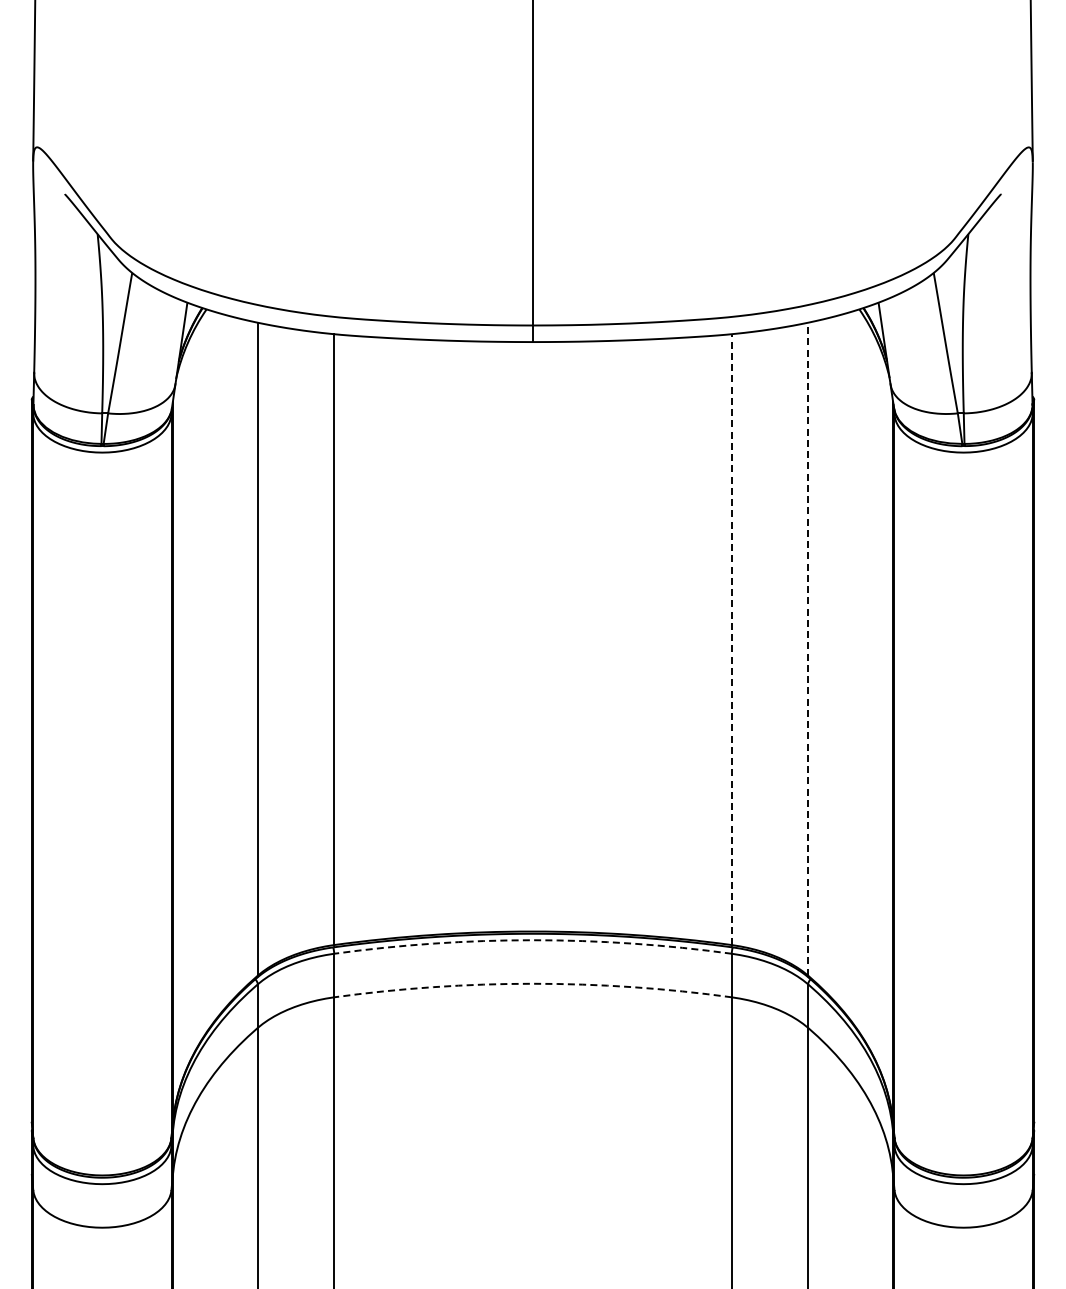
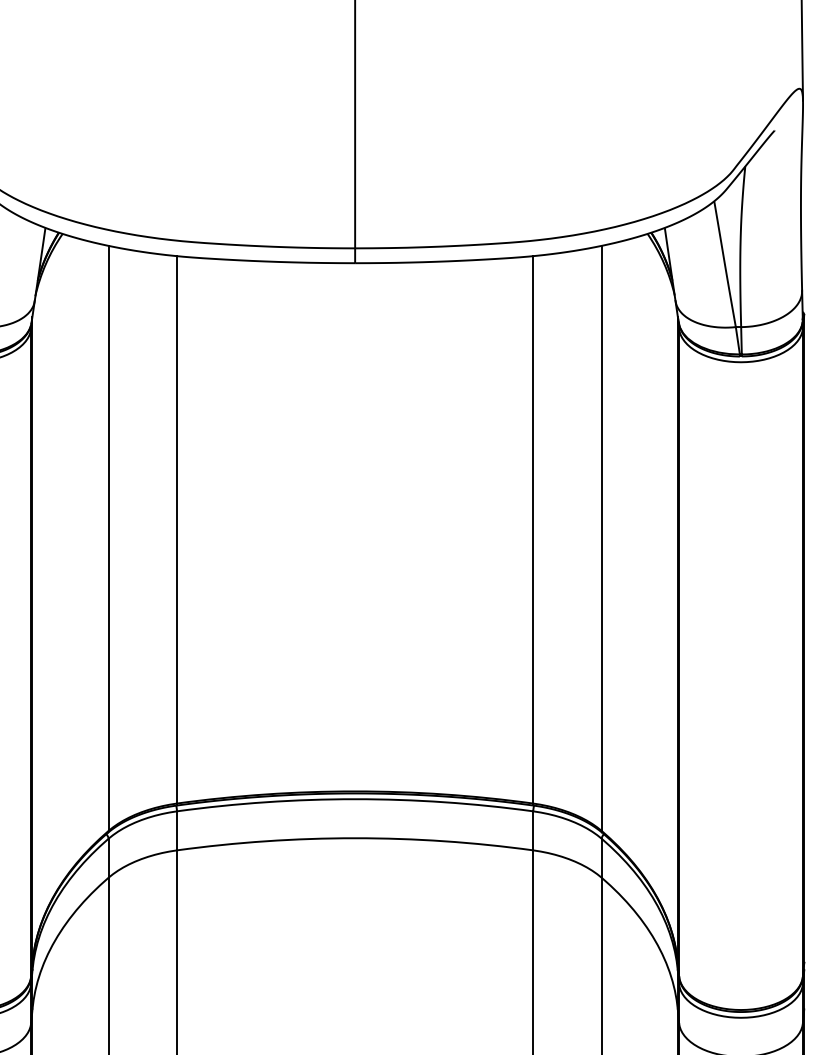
line: (731, 639) -> (533, 529), dashed -> solid
line: (808, 648) -> (602, 537), dashed -> solid
arc: (533, 940) -> (355, 799), dashed -> solid
arc: (533, 983) -> (355, 837), dashed -> solid

